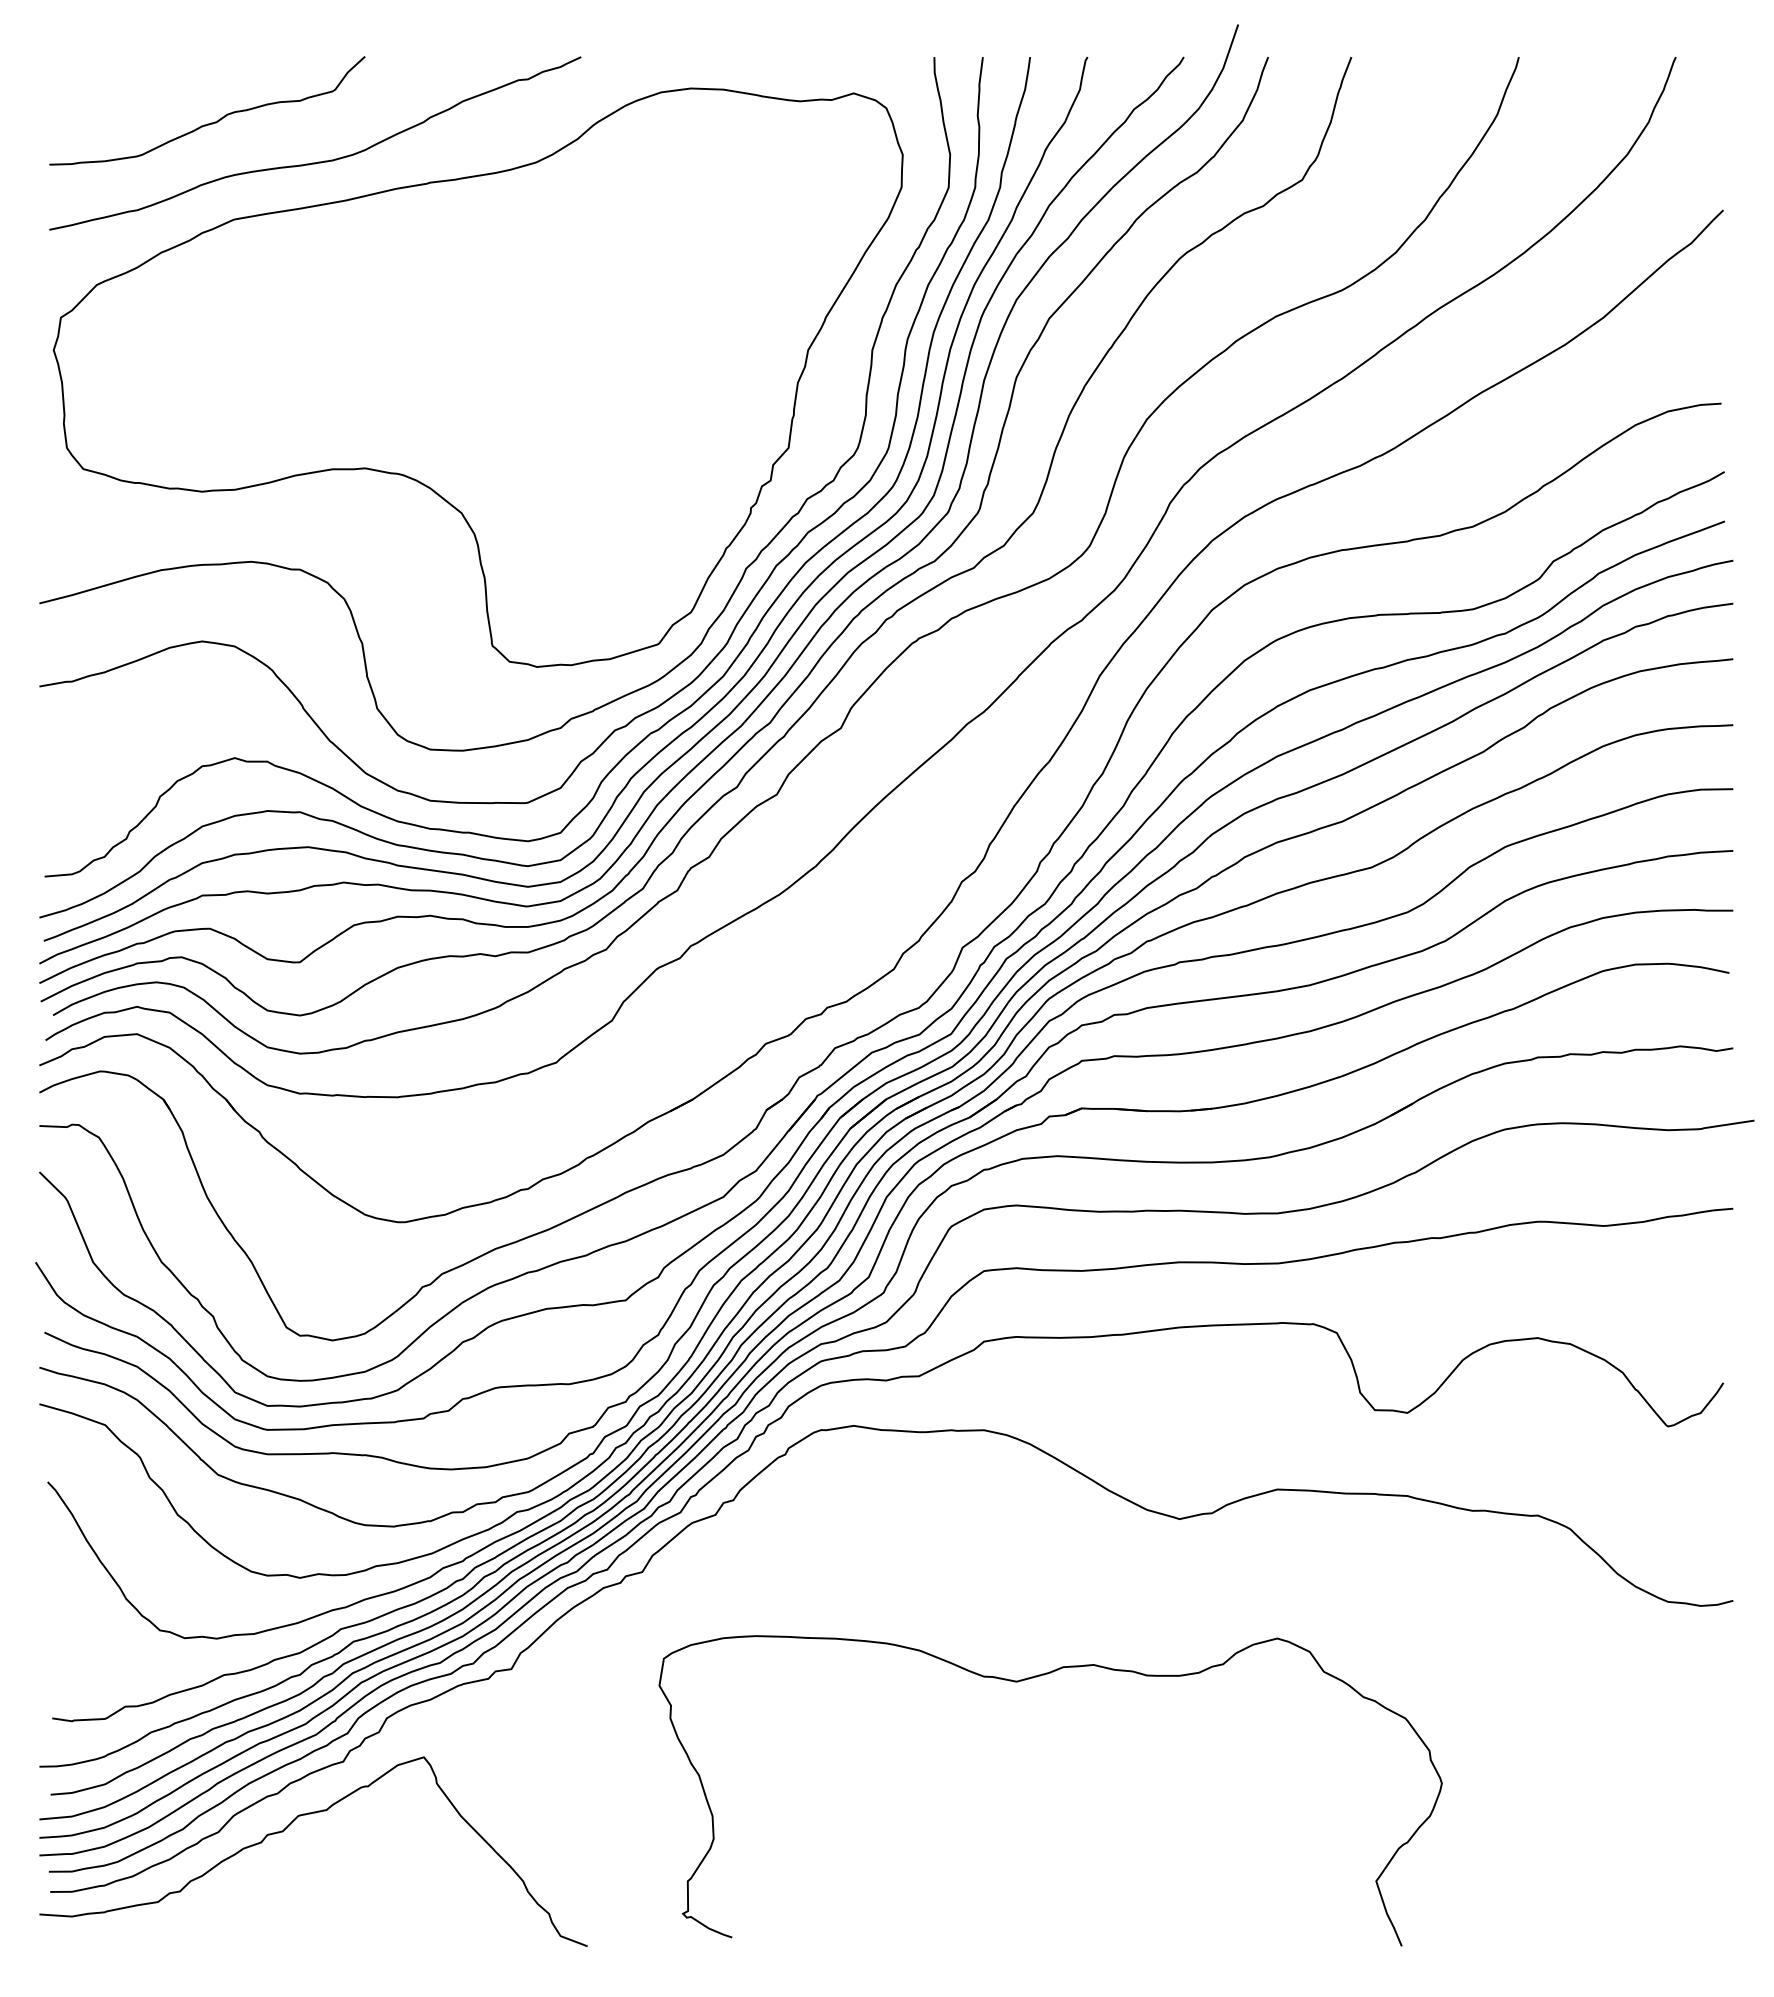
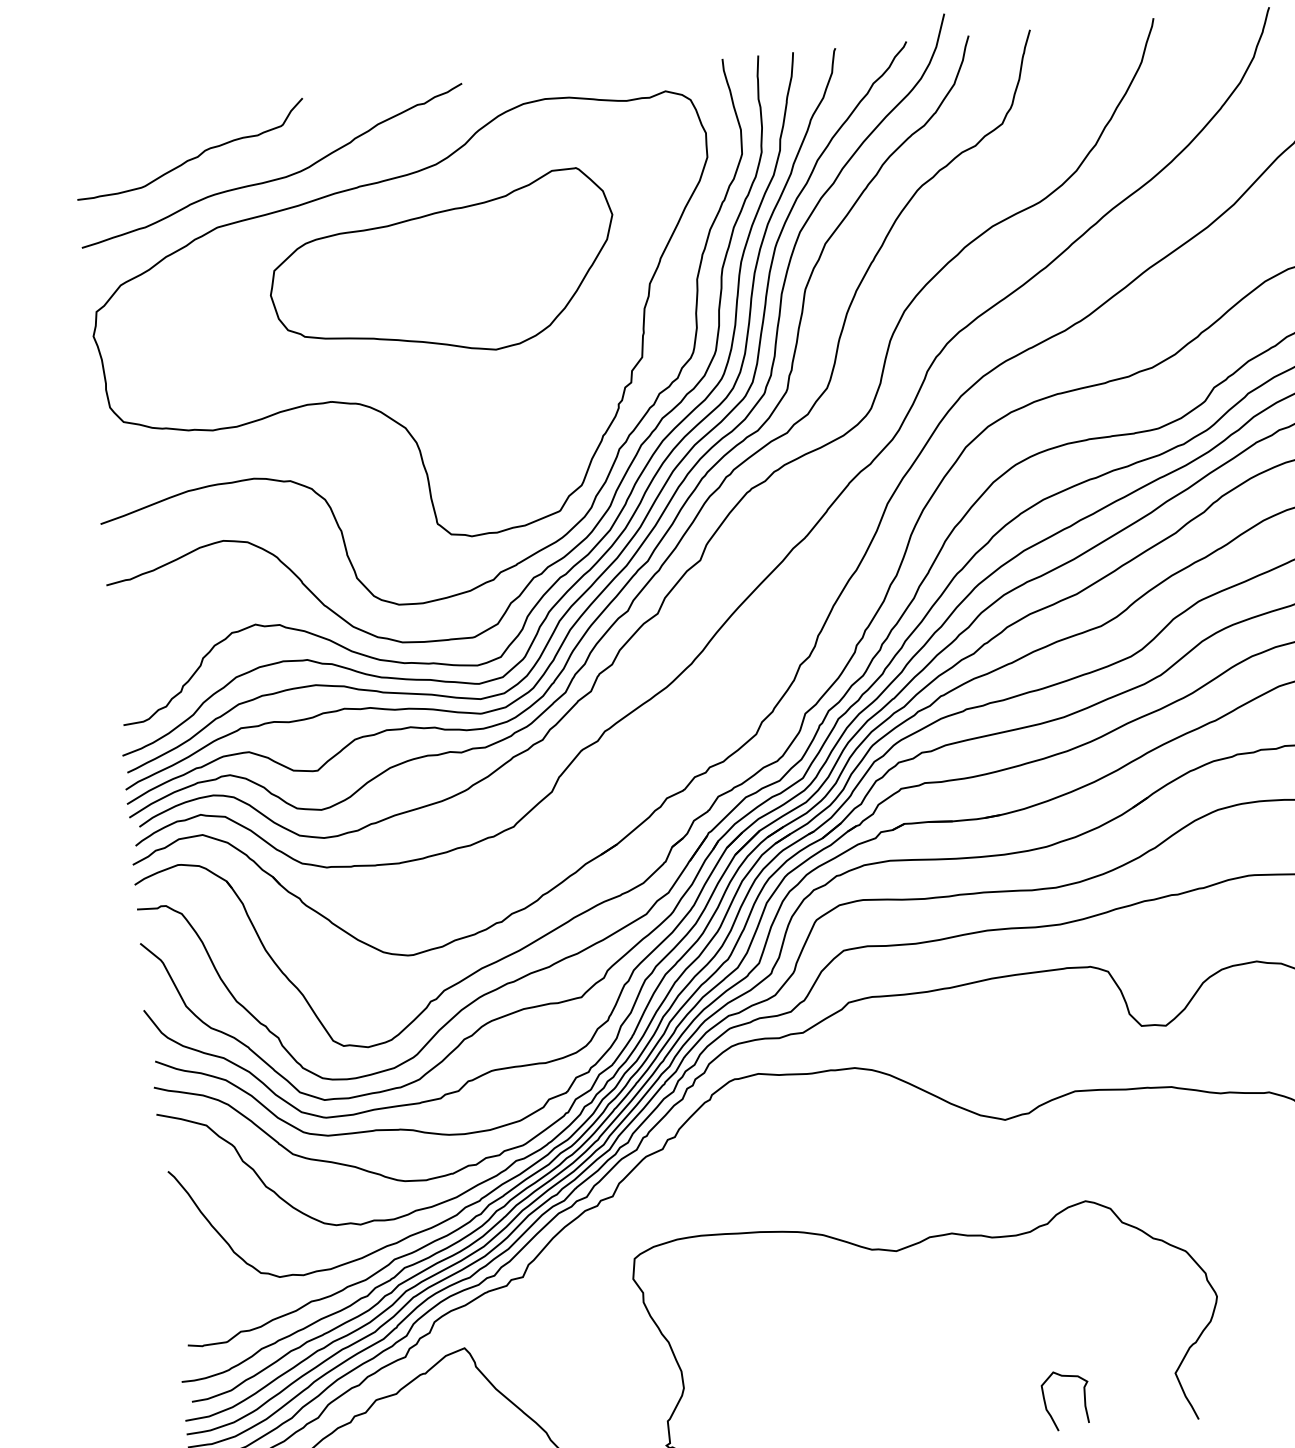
part: (531, 301) -> (442, 267), added
curve: (1250, 1903) -> (1084, 1398), added

